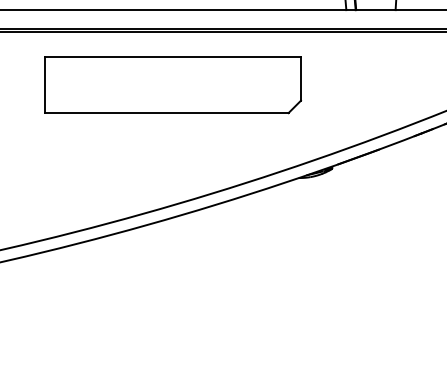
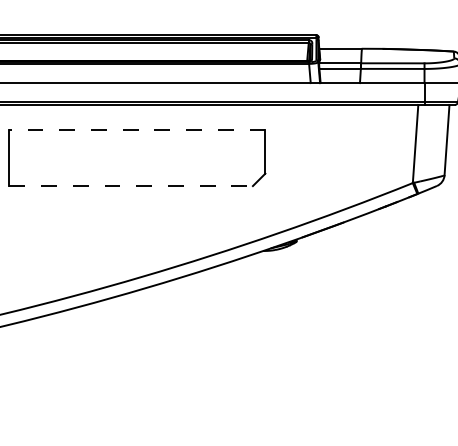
line: (173, 56) -> (137, 129), solid -> dashed
line: (167, 113) -> (131, 186), solid -> dashed

